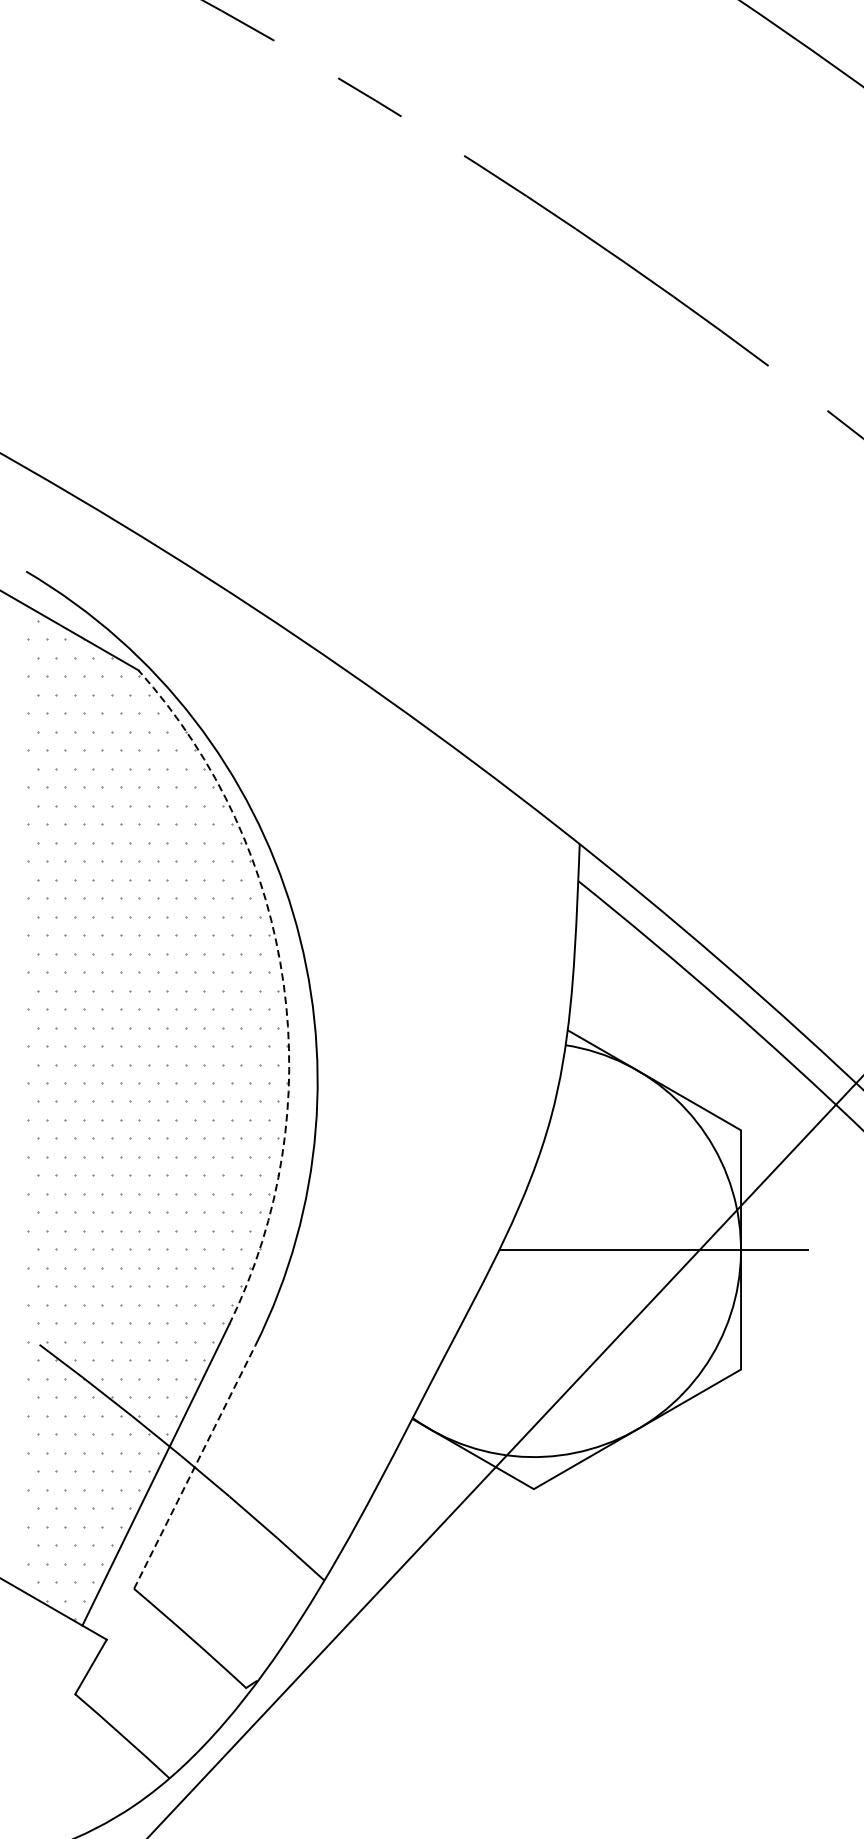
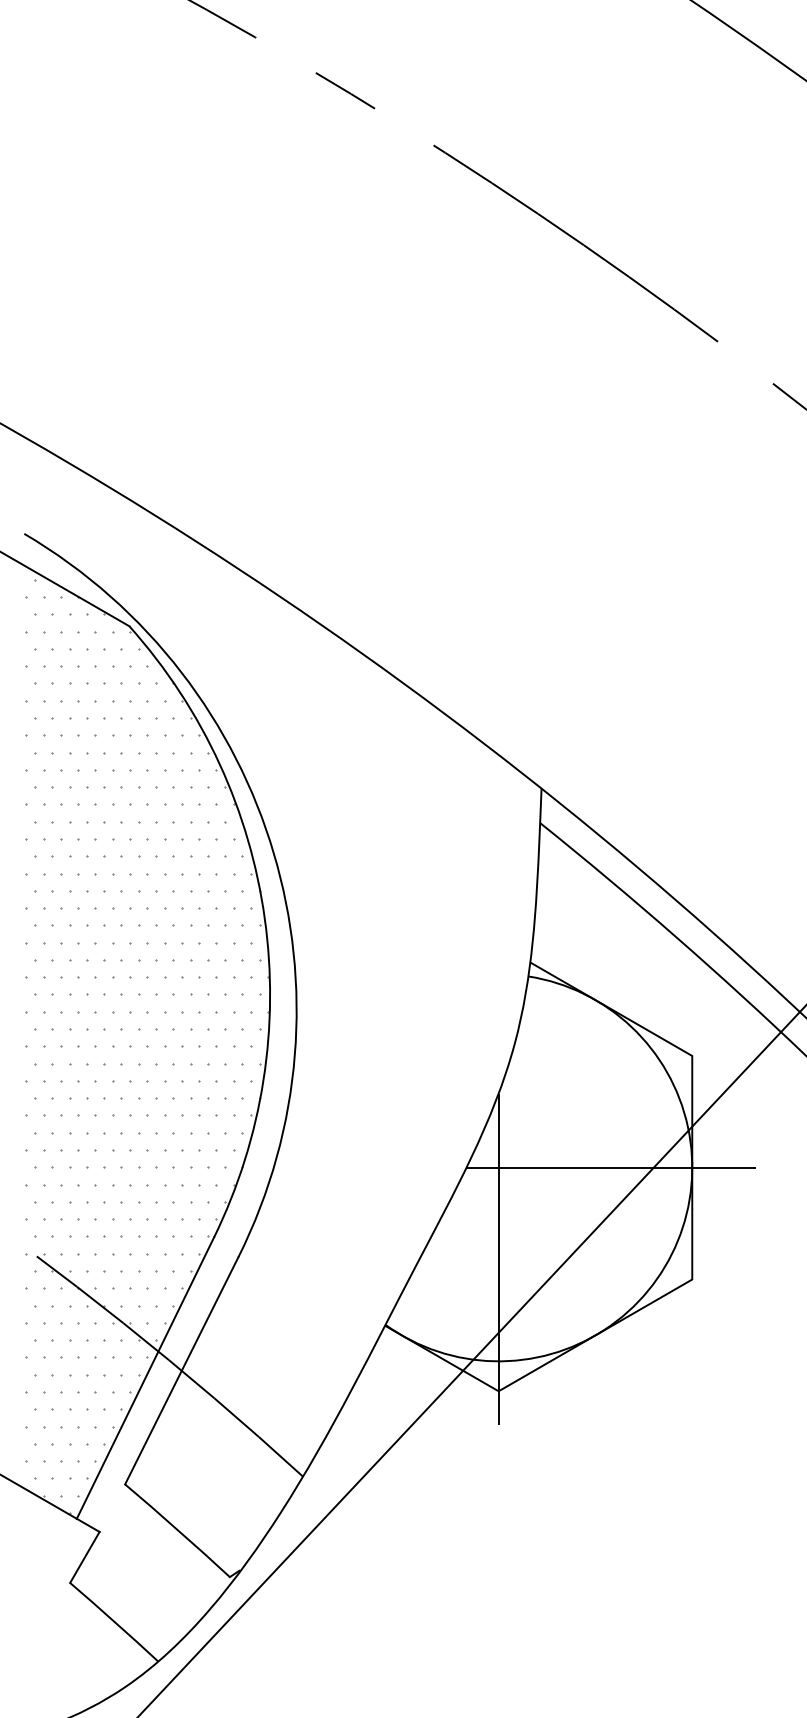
arc: (283, 983) -> (264, 918), dashed -> solid
line: (533, 1348) -> (498, 1259), added
line: (194, 1466) -> (181, 1370), dashed -> solid

